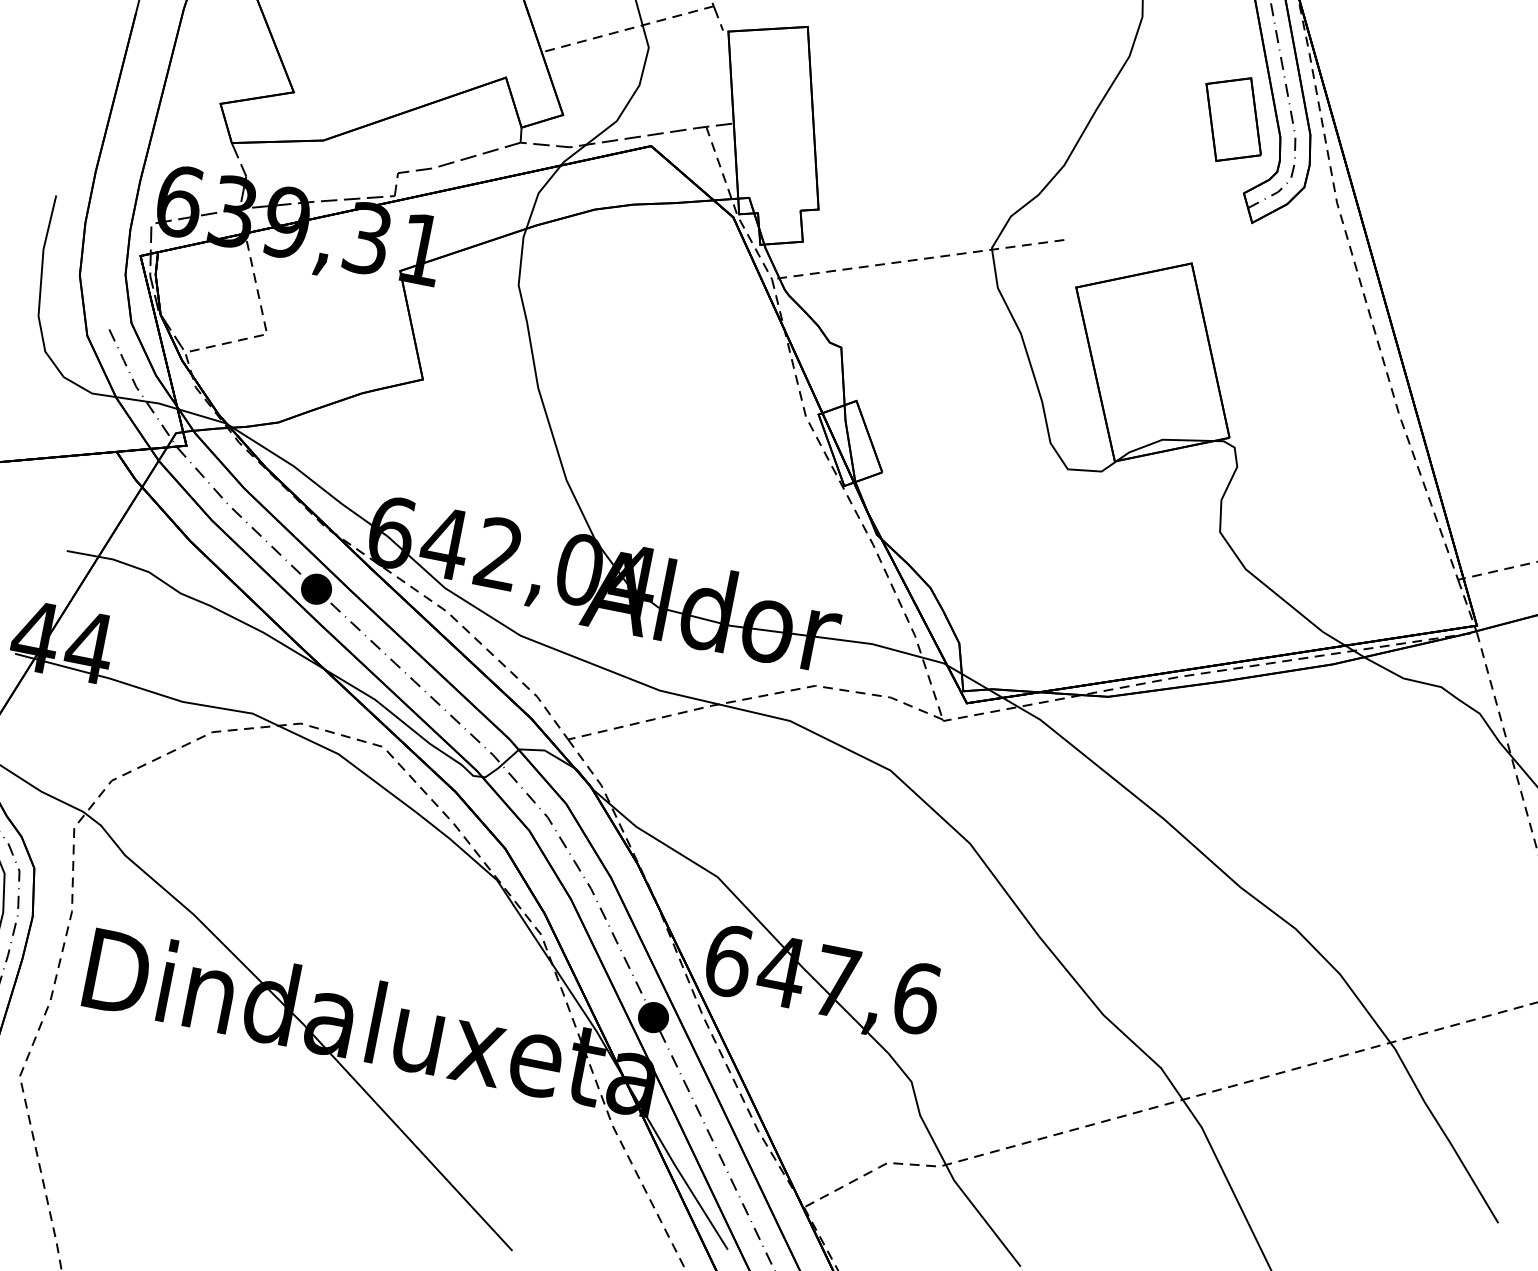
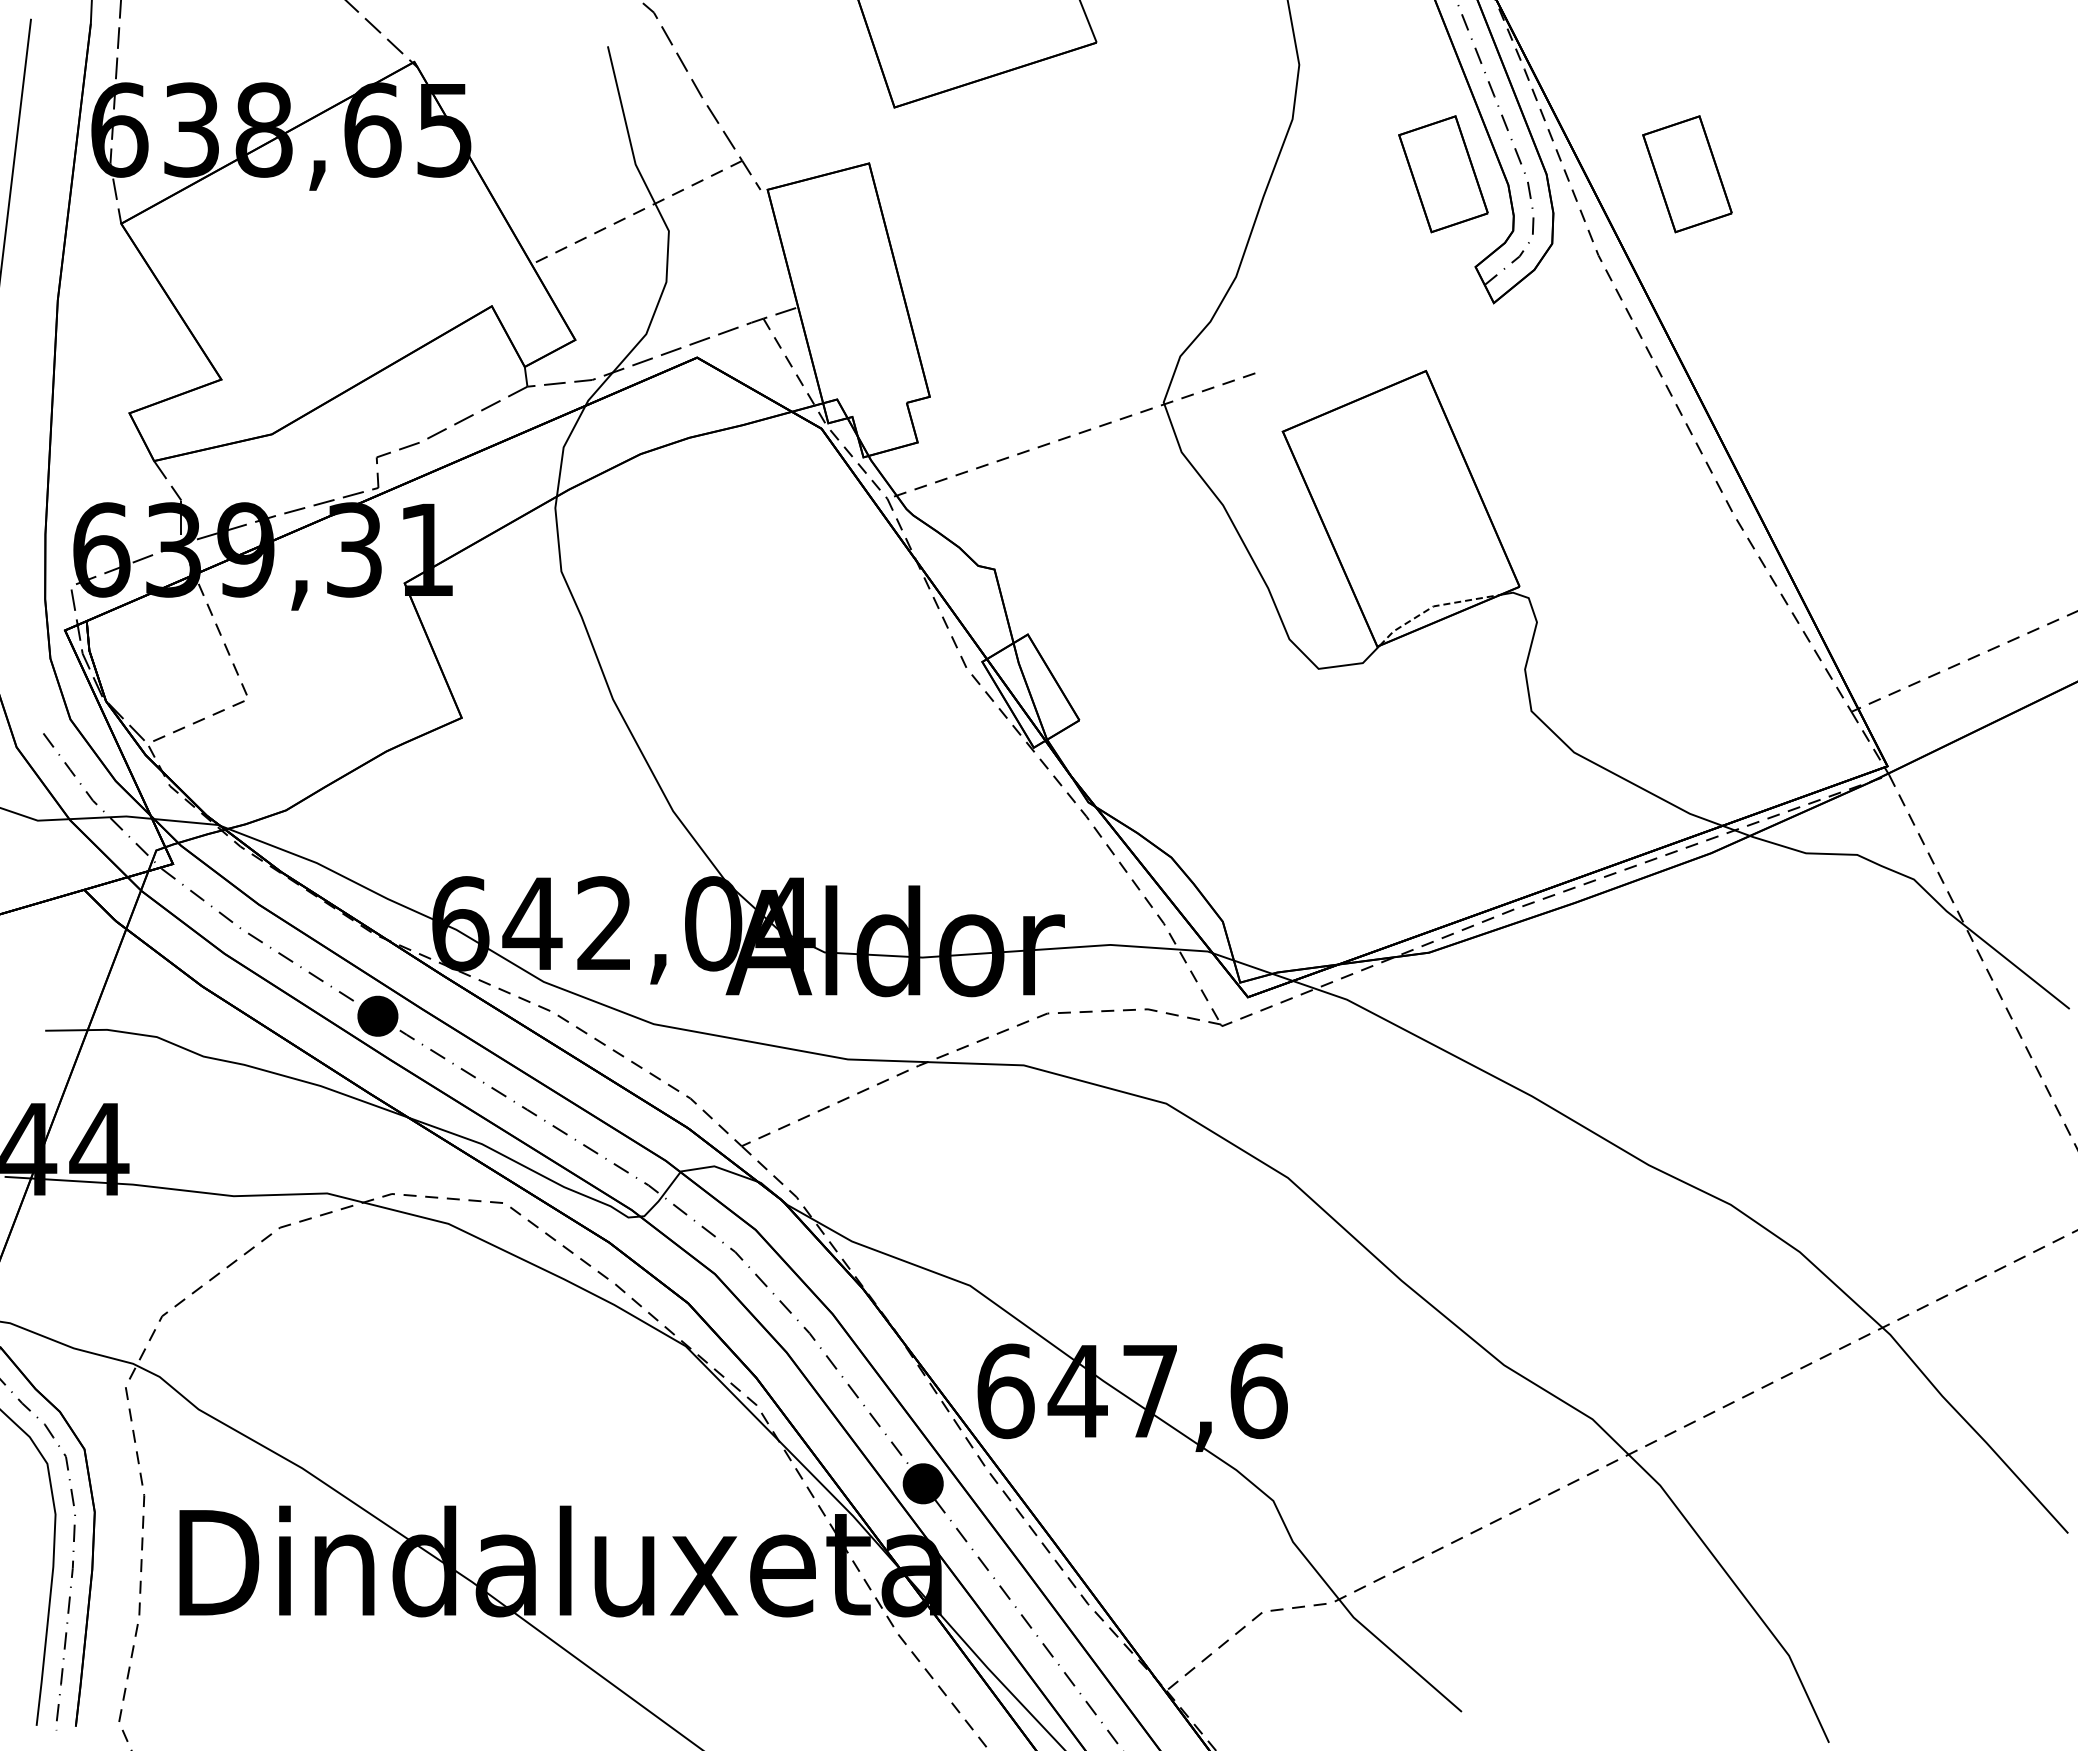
part: (1415, 155) -> (1687, 174), added
line: (1162, 439) -> (1433, 606), solid -> dashed

